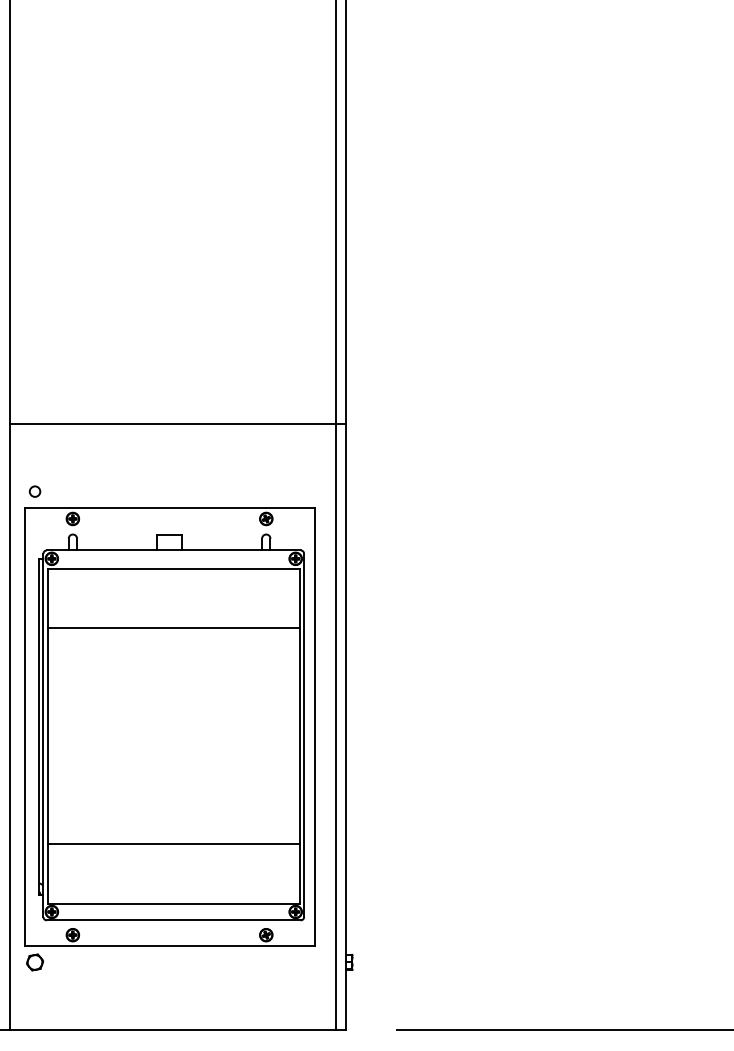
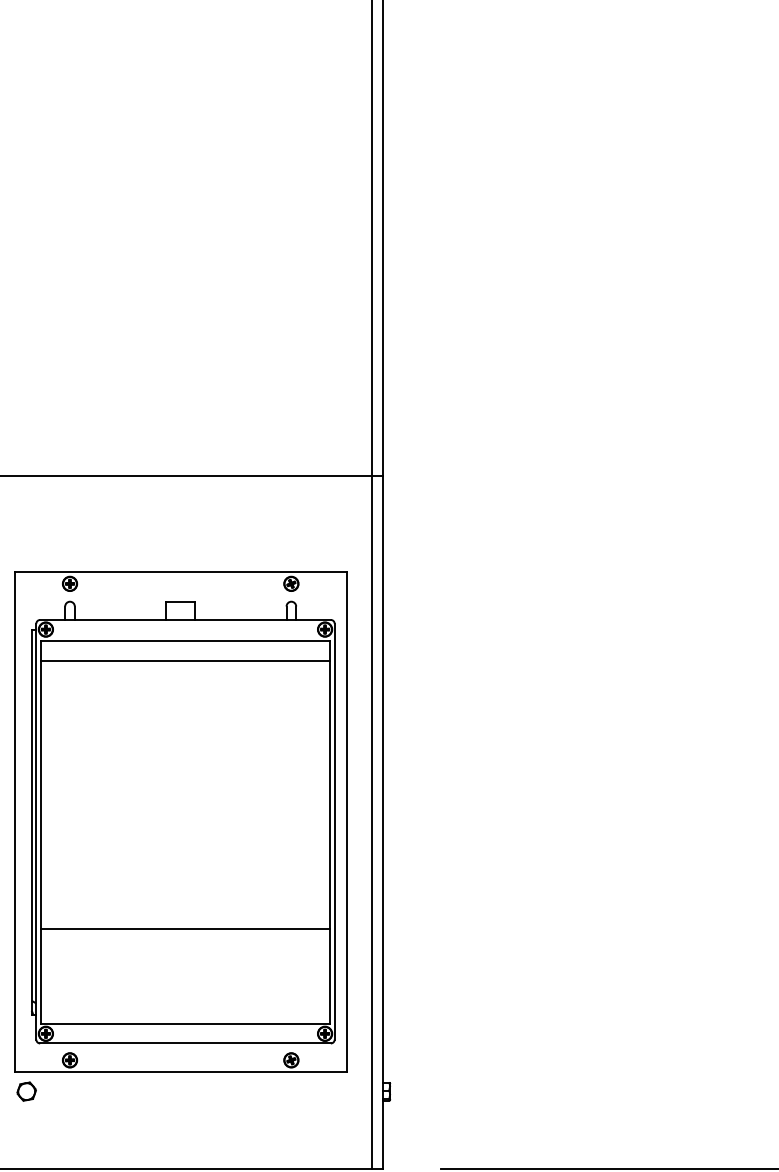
circle: (34, 491) -> (26, 552), removed
line: (173, 628) -> (185, 661), moved
line: (173, 844) -> (185, 929), moved

